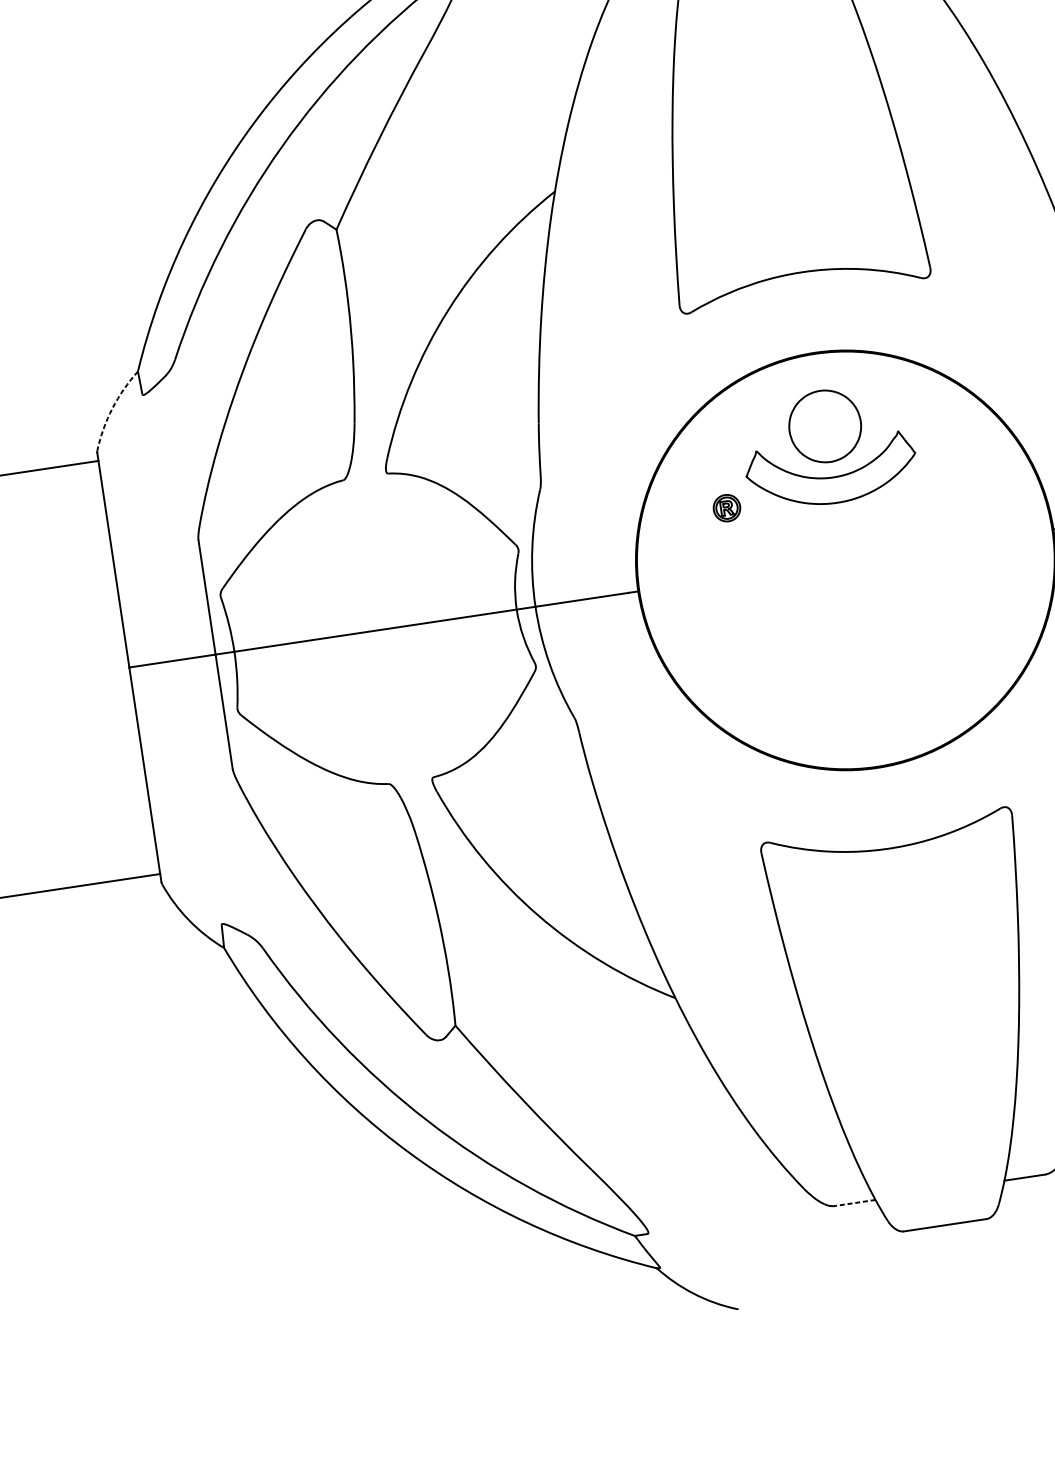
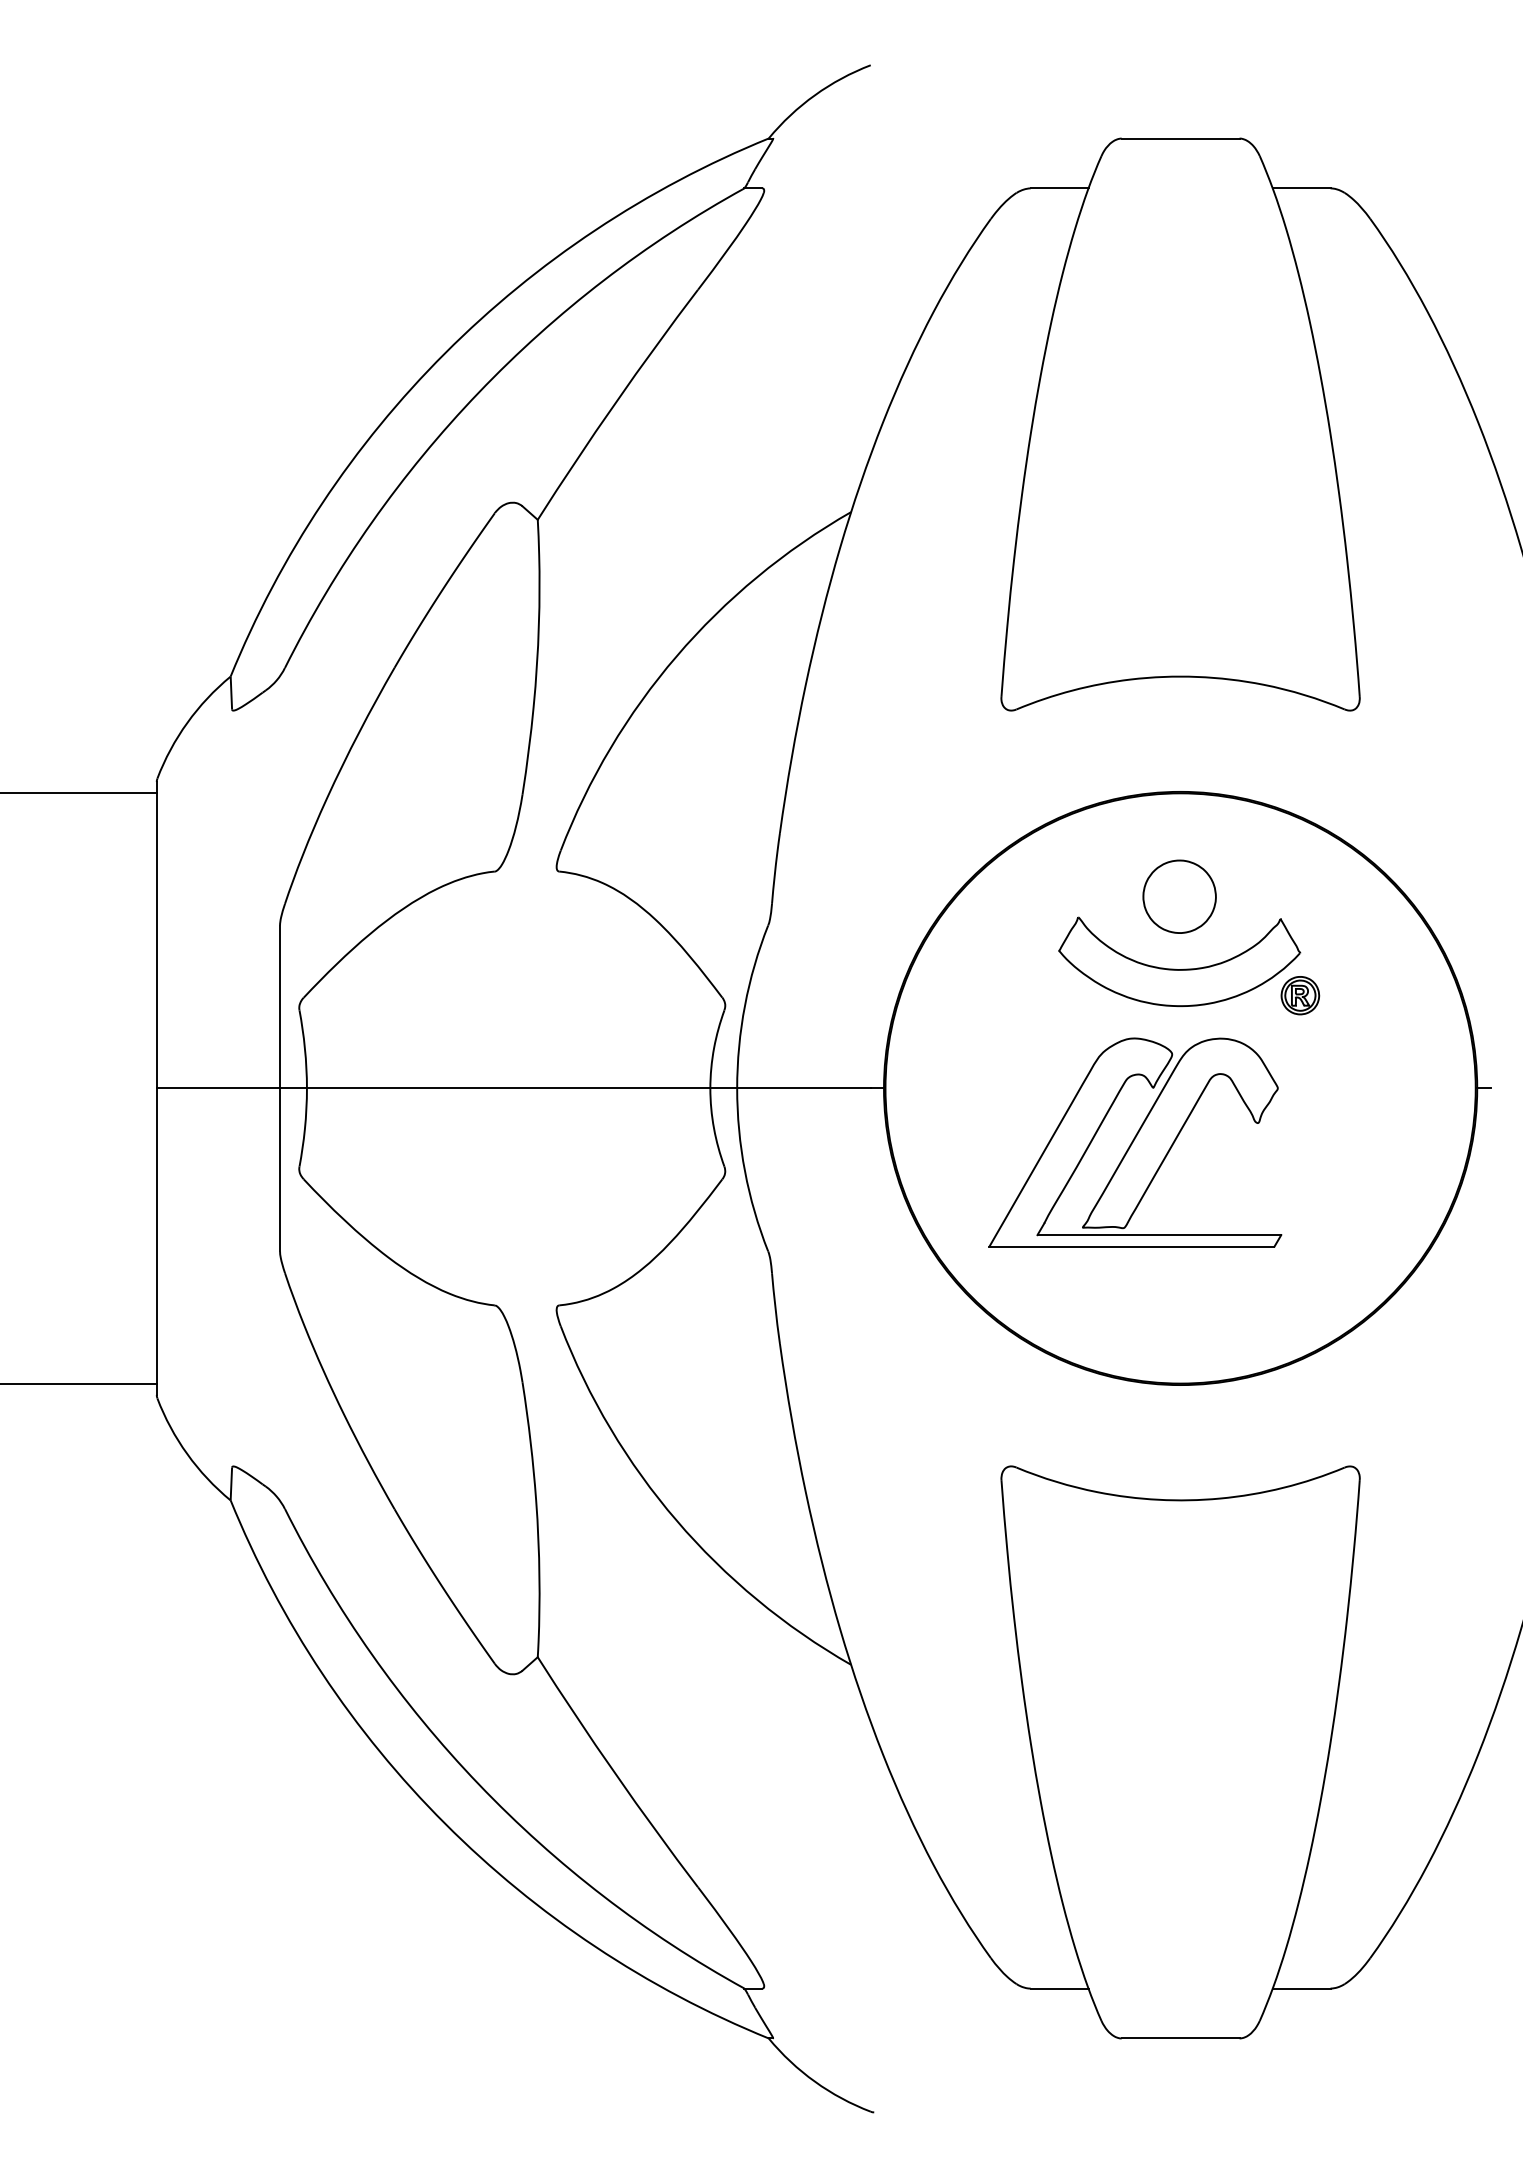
arc: (112, 408) -> (187, 722), dashed -> solid
part: (824, 426) -> (1179, 896), size x0.71
part: (727, 508) -> (1300, 995), moved
part: (819, 602) -> (1135, 1142), added
line: (855, 1202) -> (1059, 1988), dashed -> solid

